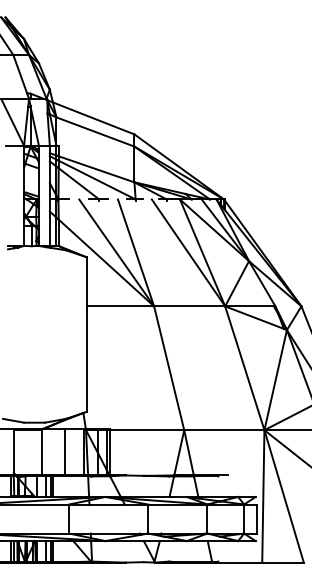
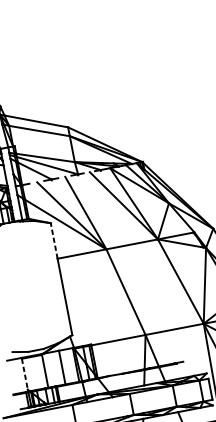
line: (86, 281) -> (53, 240), solid -> dashed
line: (13, 452) -> (24, 375), solid -> dashed

